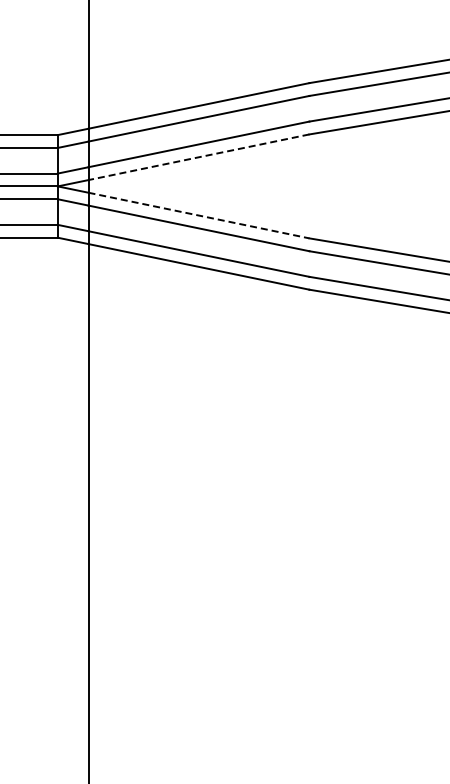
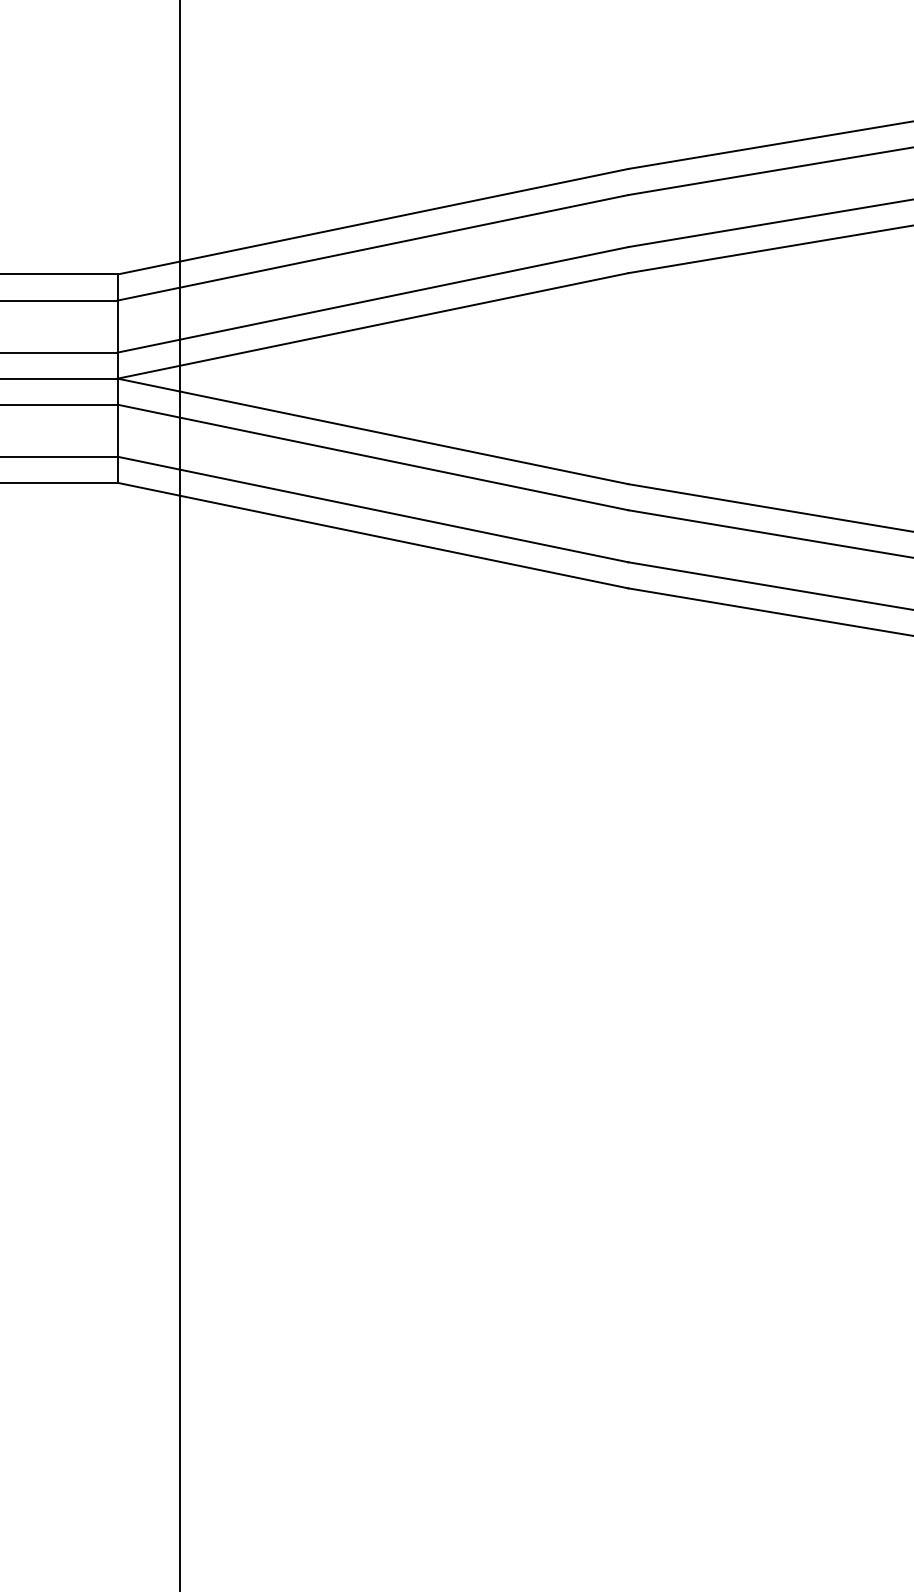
line: (198, 157) -> (403, 319), dashed -> solid
line: (198, 215) -> (403, 437), dashed -> solid

